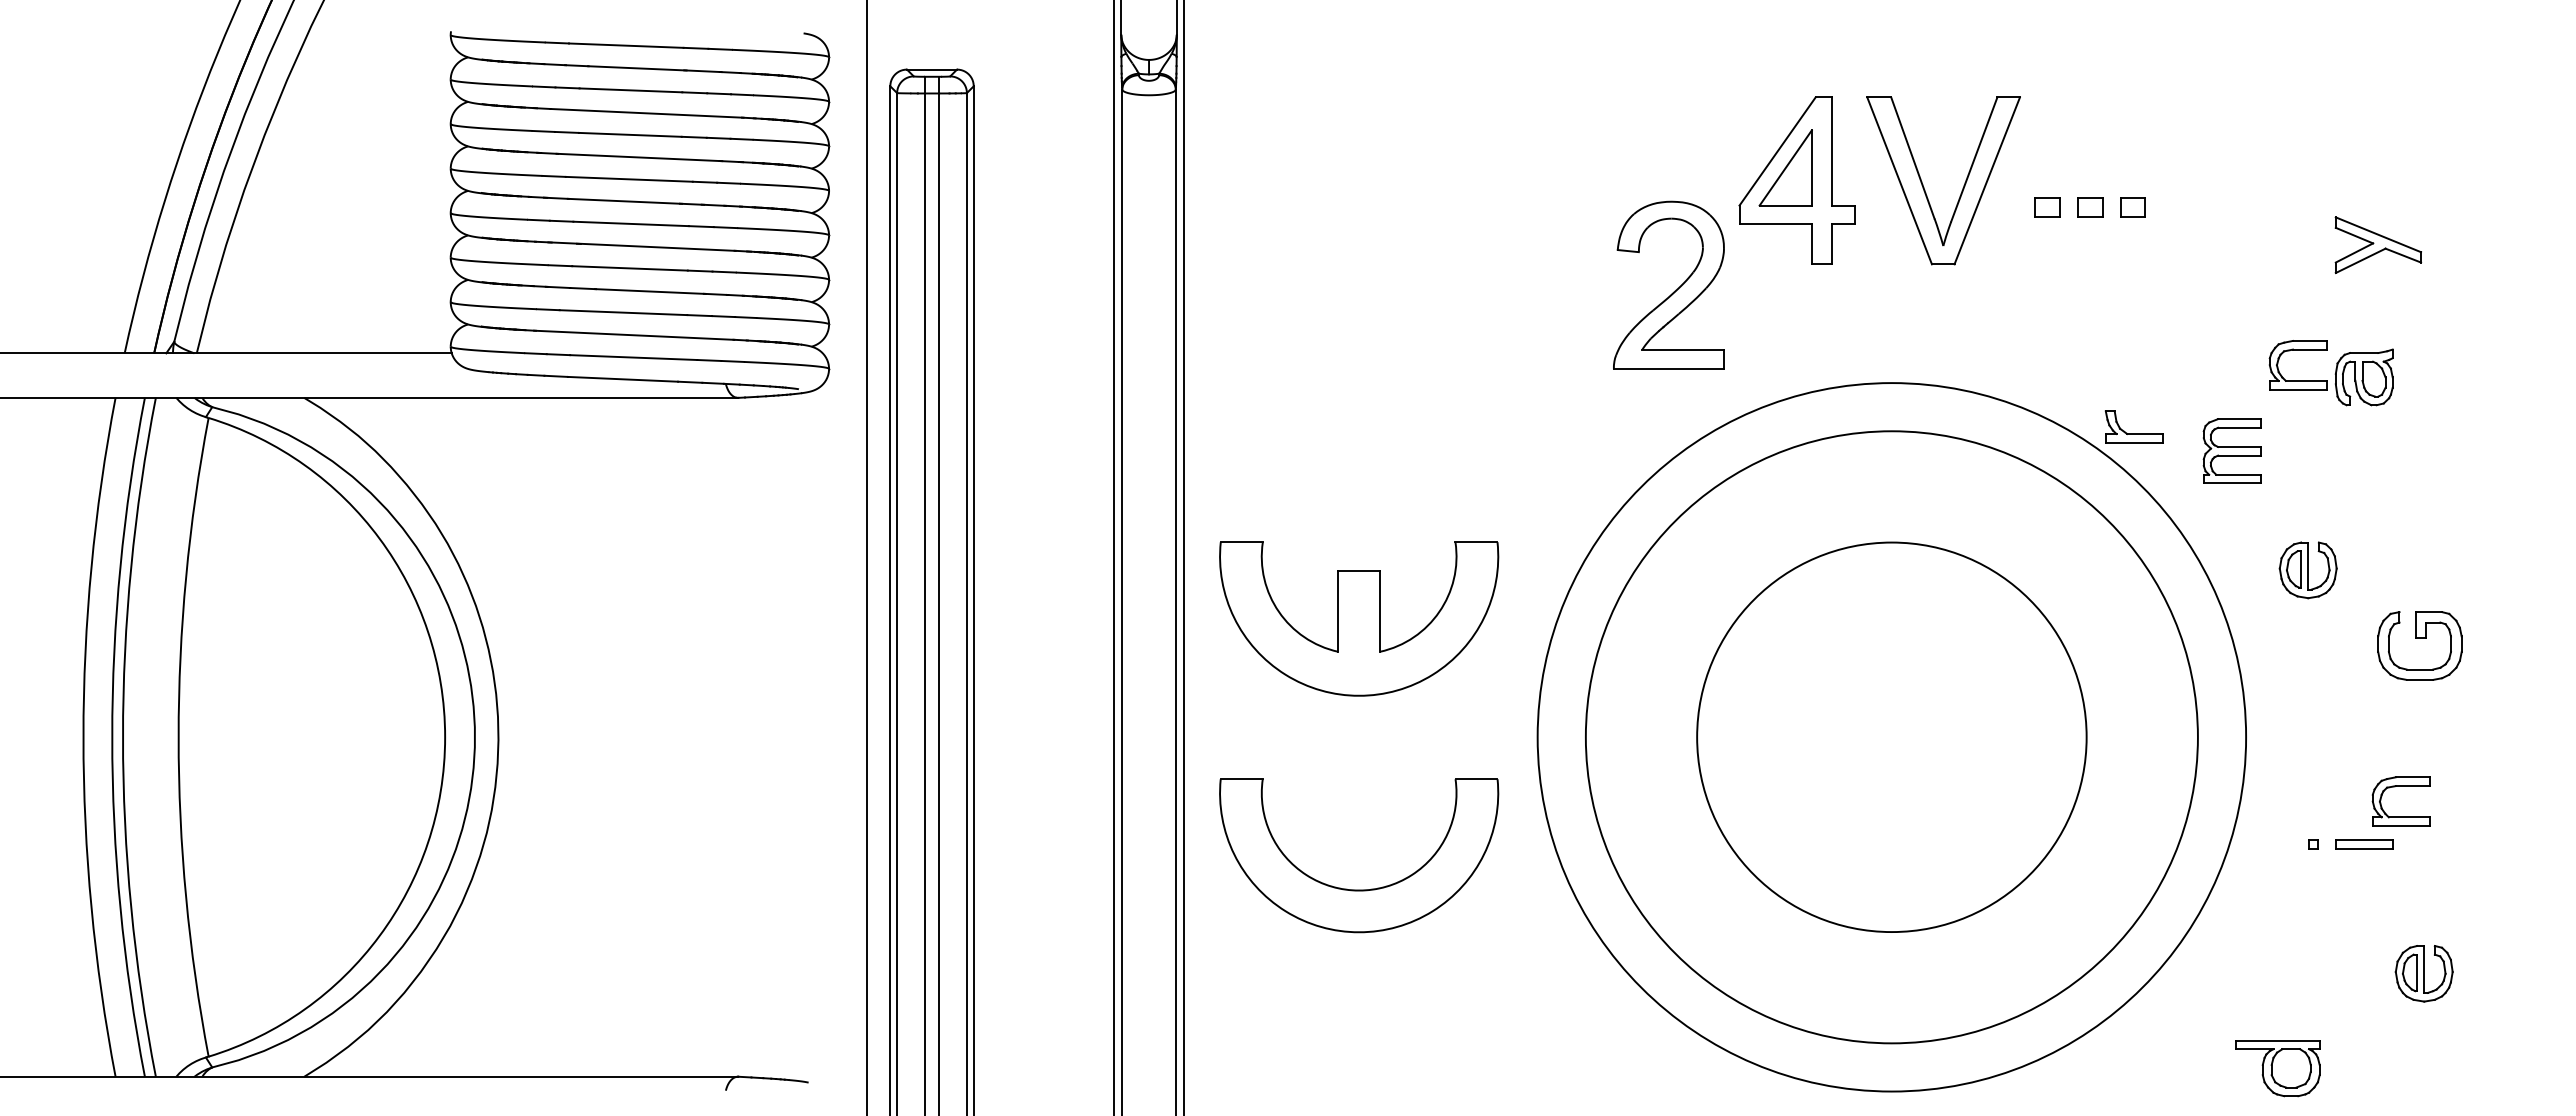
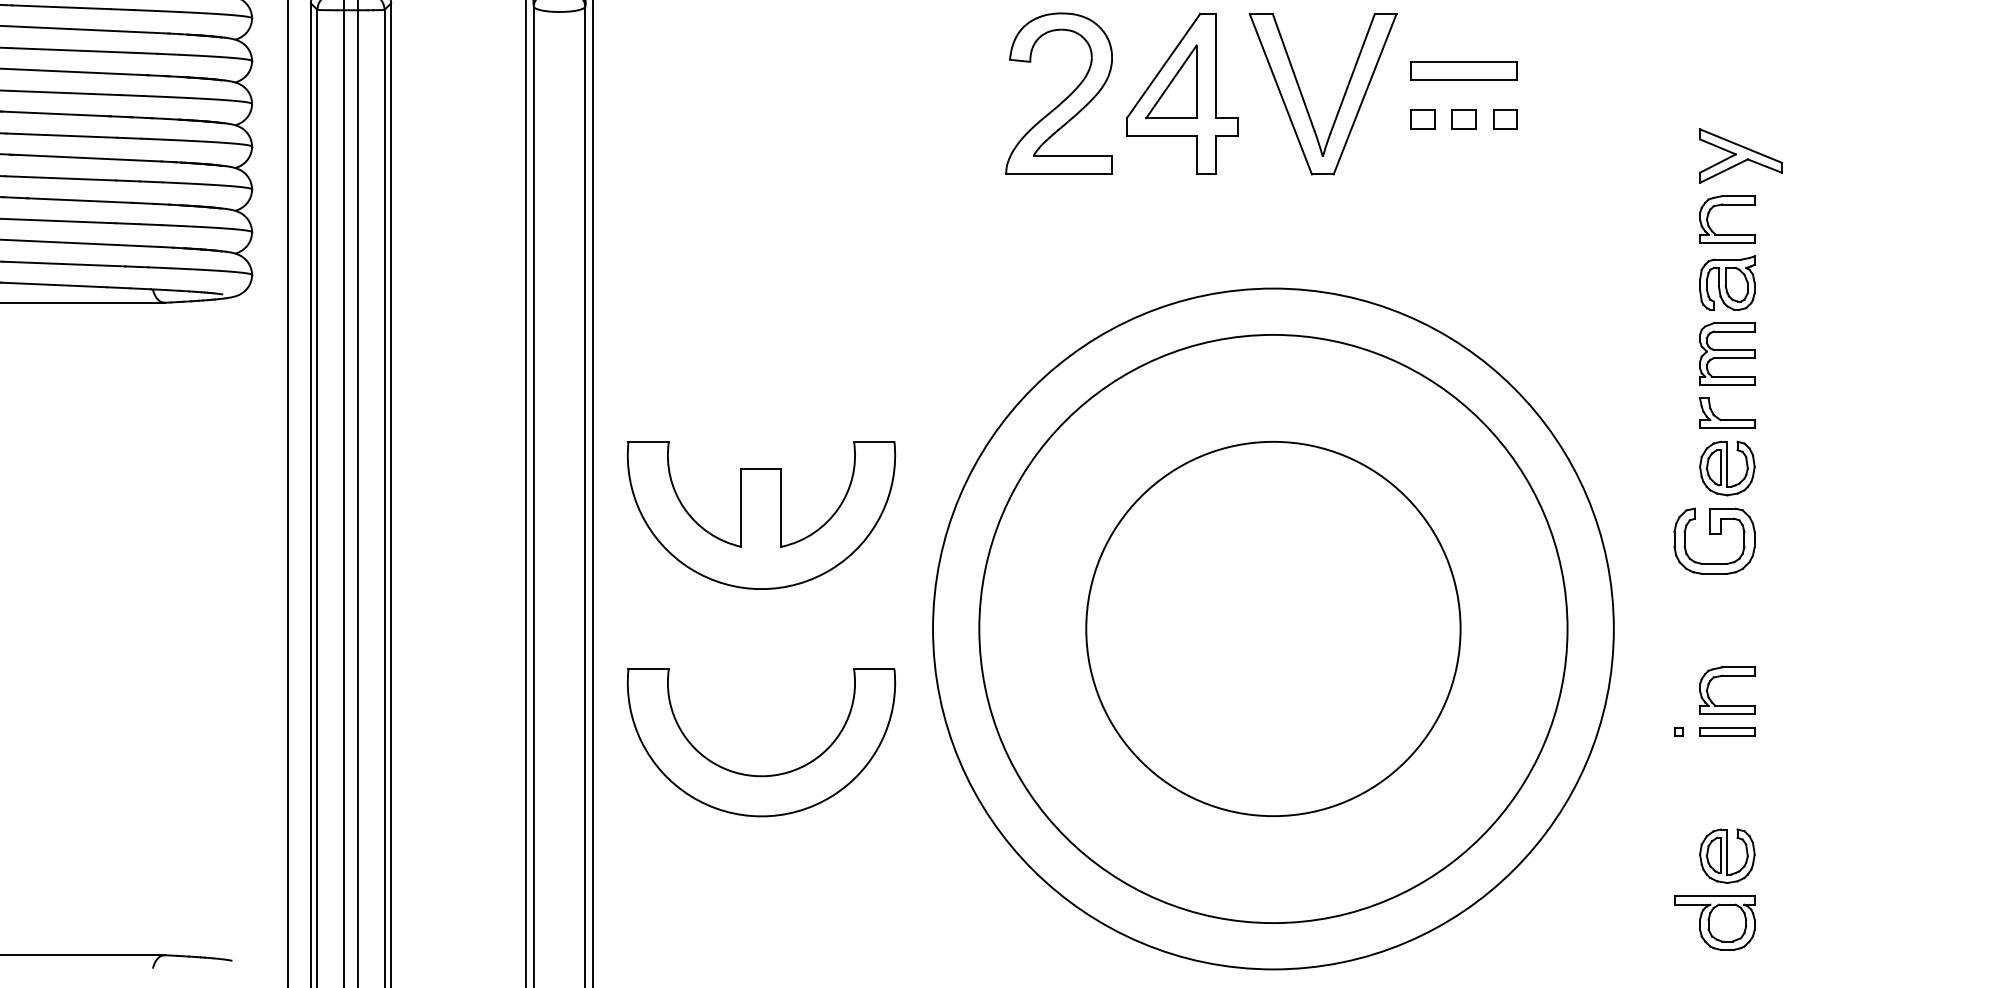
part: (2089, 156) -> (1463, 70), added
part: (1674, 290) -> (1064, 98), moved
part: (2297, 350) -> (1726, 205), moved
part: (2133, 433) -> (1726, 419), moved
part: (2231, 450) -> (1726, 353), moved
part: (2307, 570) -> (1726, 468), moved
part: (2419, 638) -> (1714, 534), moved
part: (2395, 787) -> (1721, 677), moved
part: (2423, 973) -> (1726, 855), moved
part: (2277, 1068) -> (1714, 923), moved

